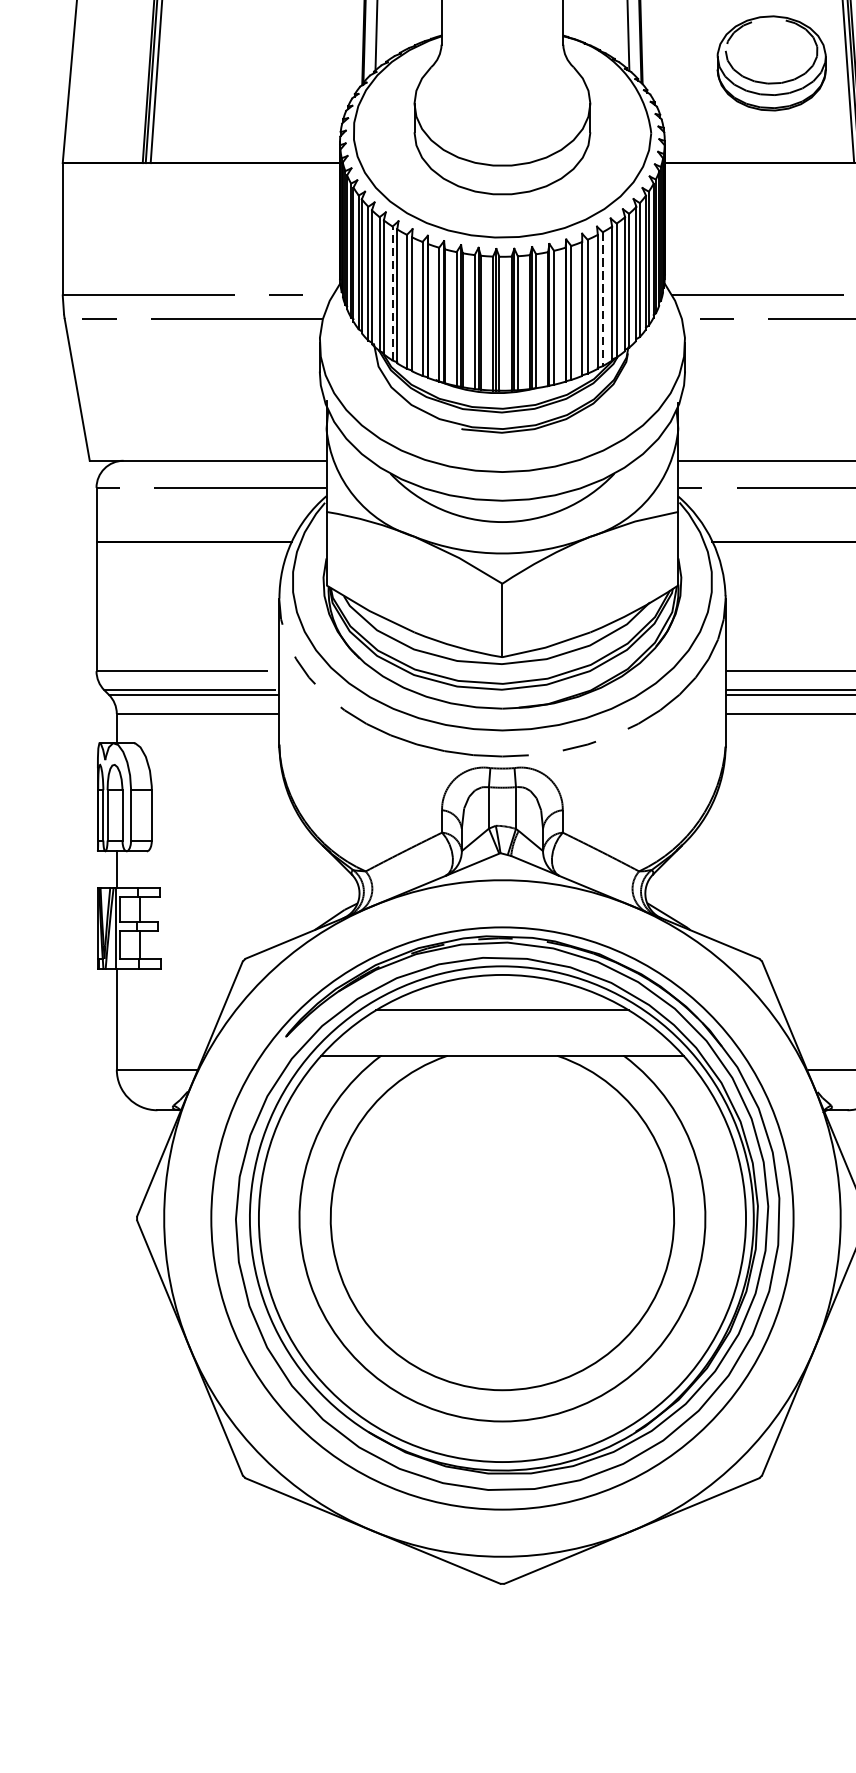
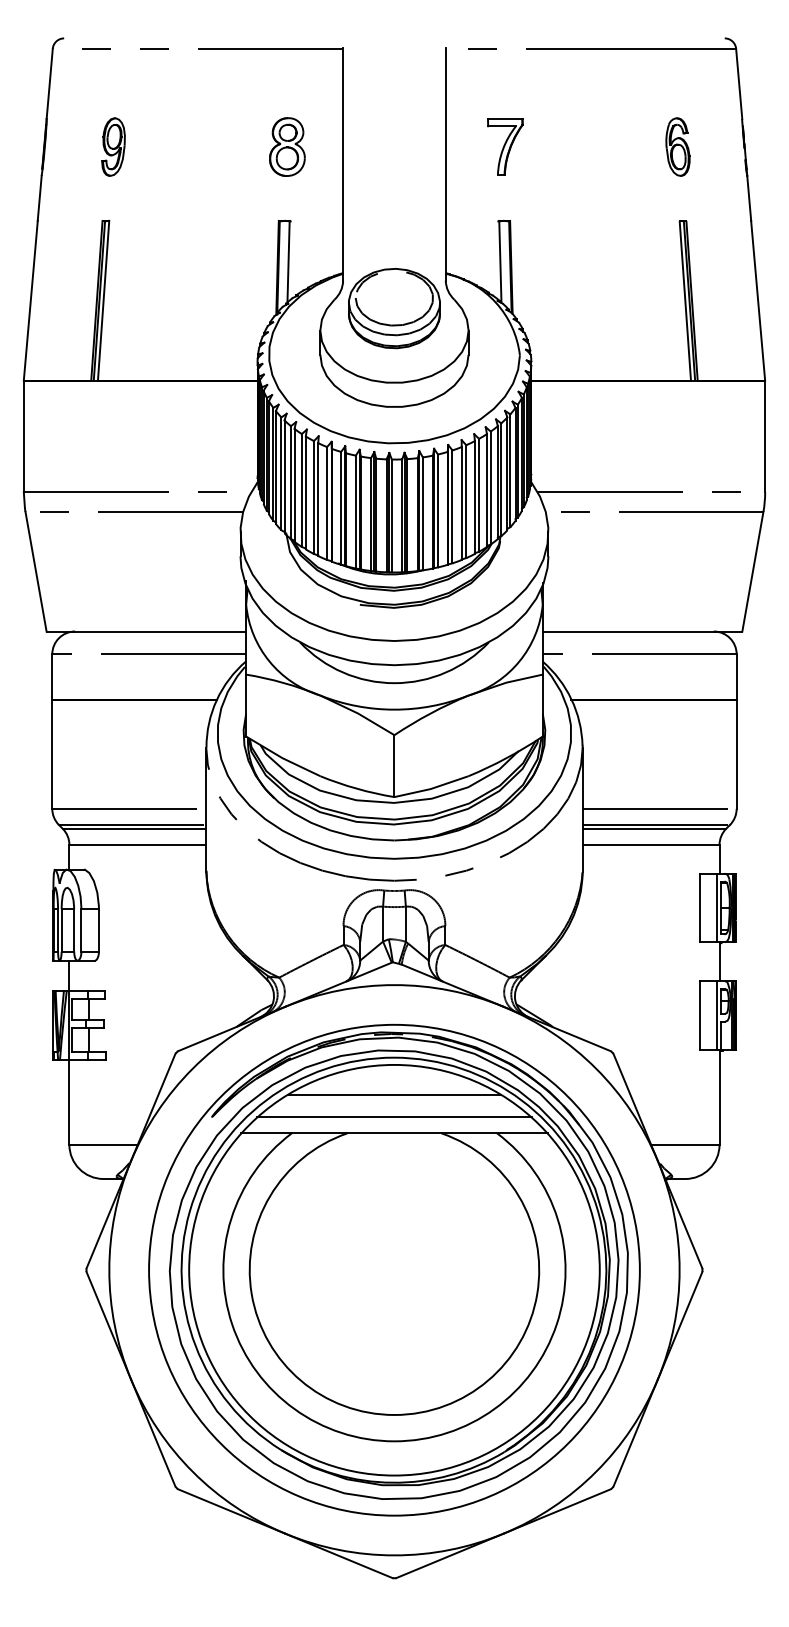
part: (771, 63) -> (394, 308), moved
line: (392, 293) -> (301, 490), dashed -> solid
line: (603, 299) -> (479, 495), dashed -> solid
line: (502, 1037) -> (394, 1117), added

